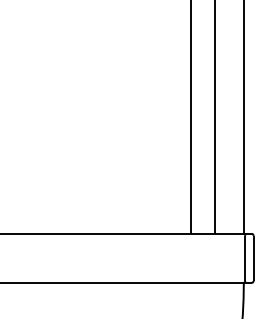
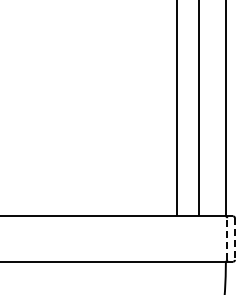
line: (245, 258) -> (227, 239), solid -> dashed
line: (253, 258) -> (234, 239), solid -> dashed

